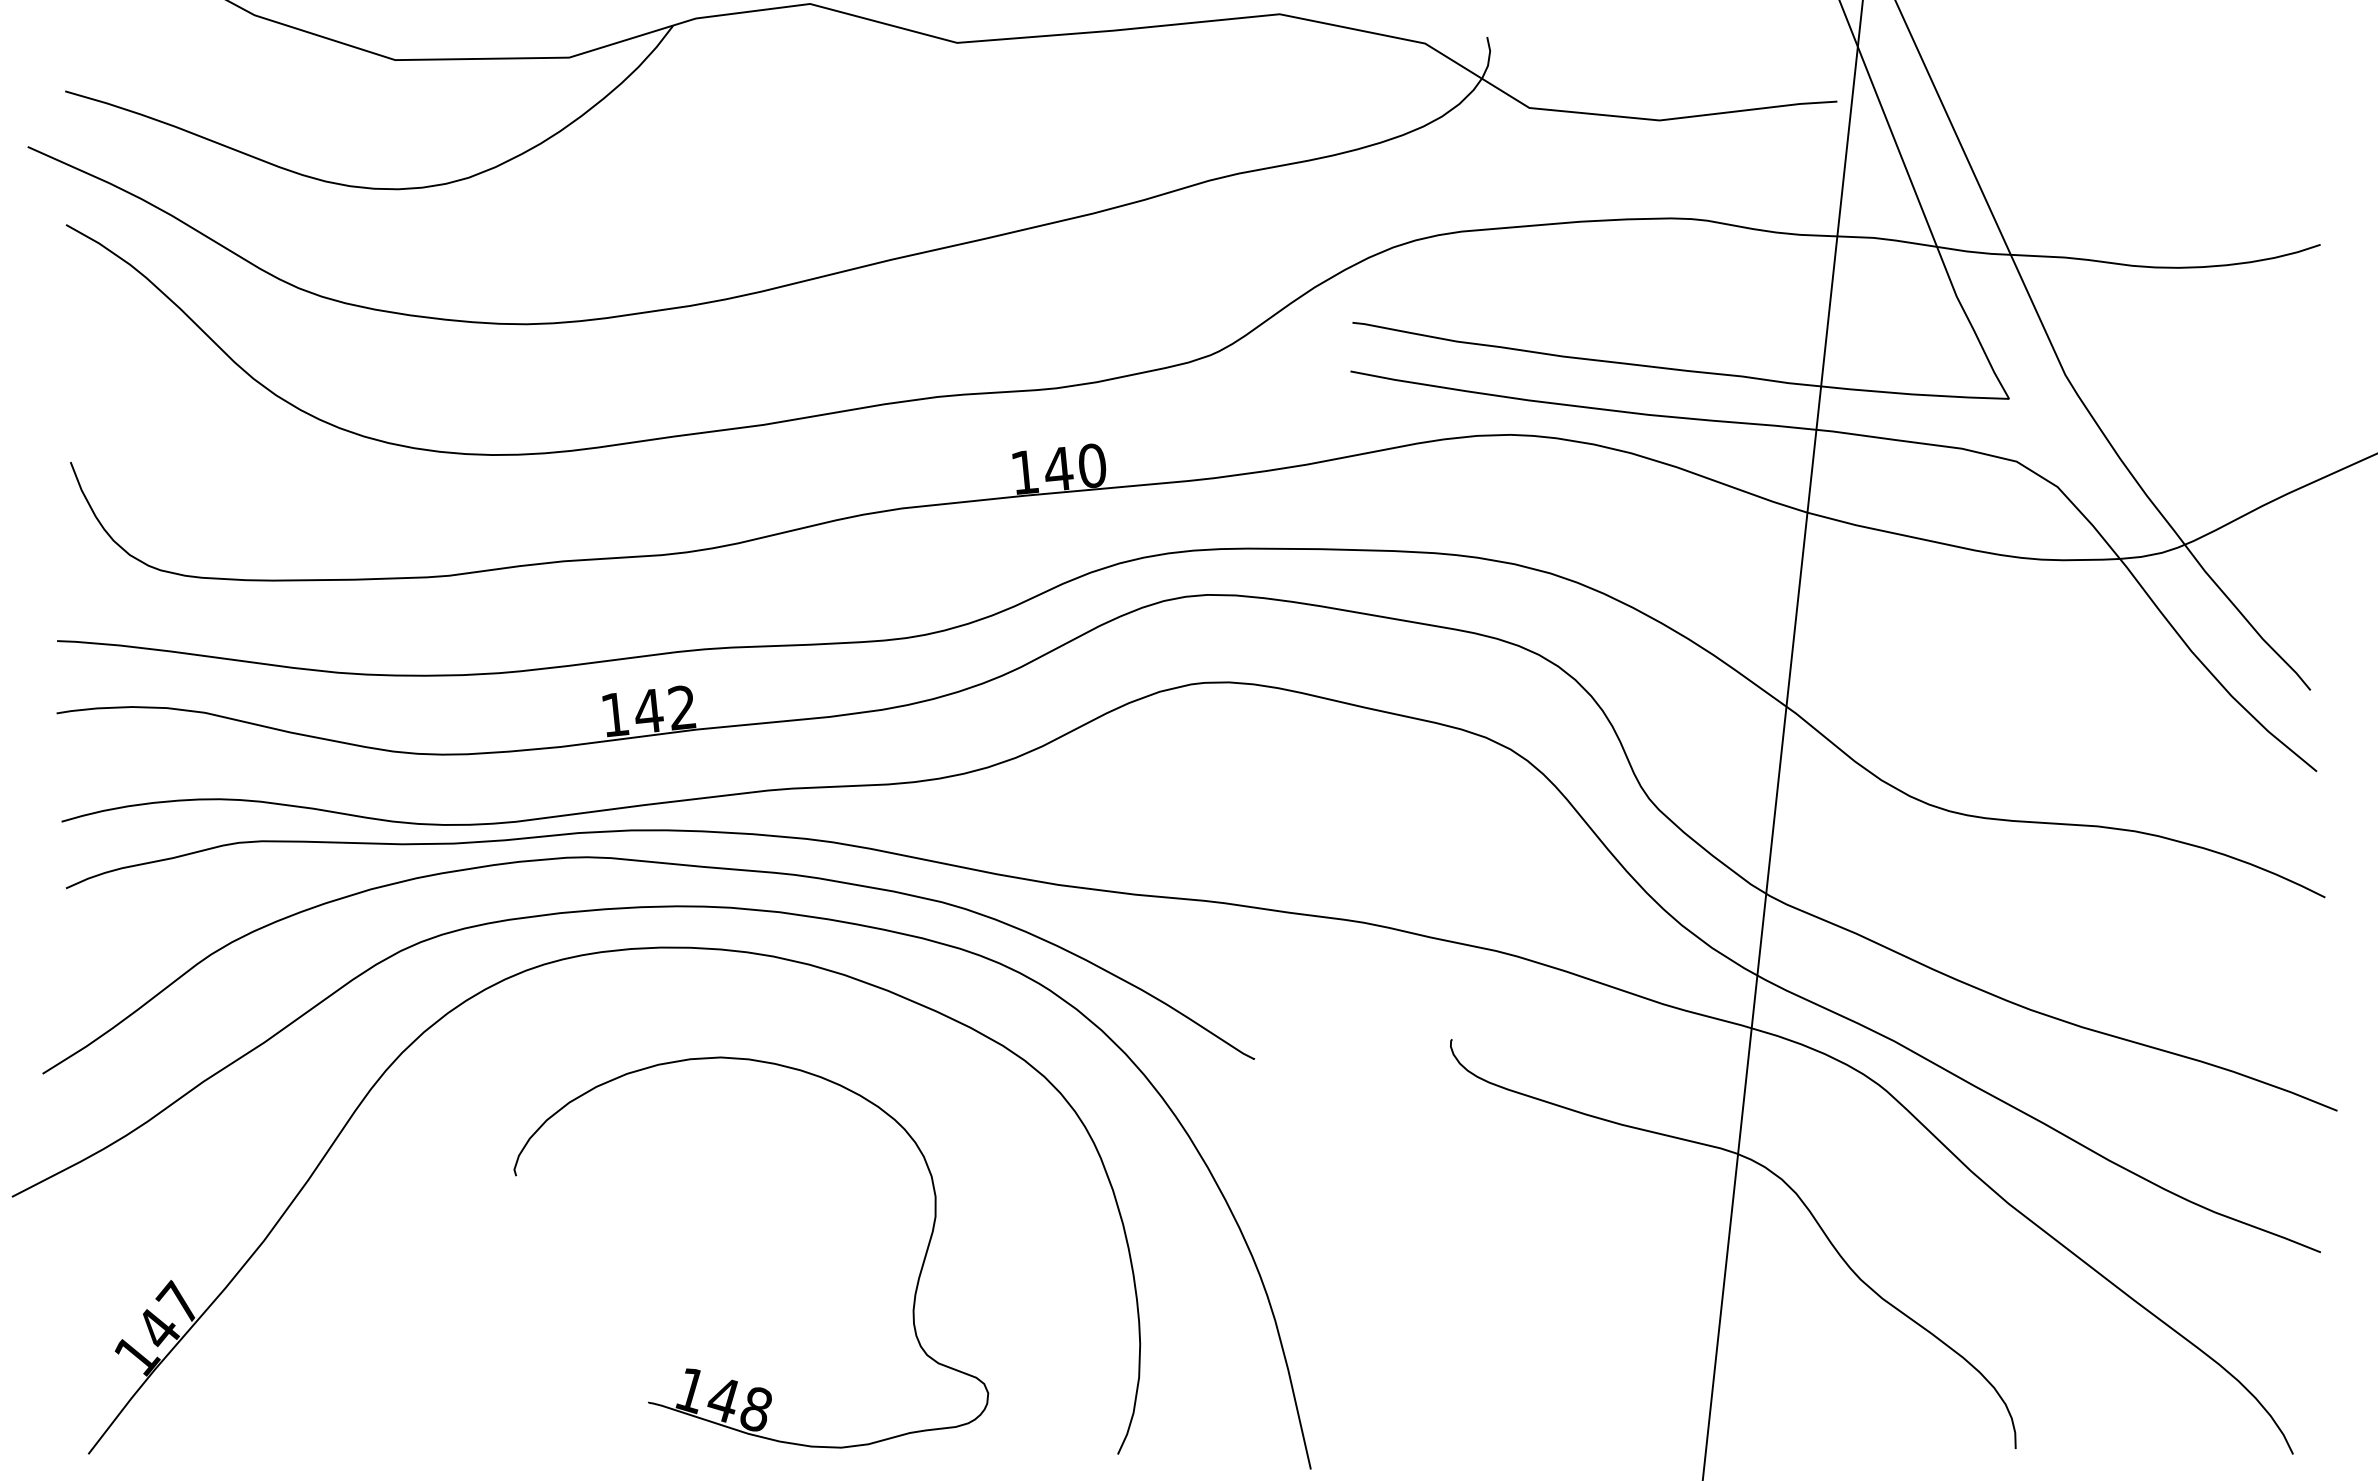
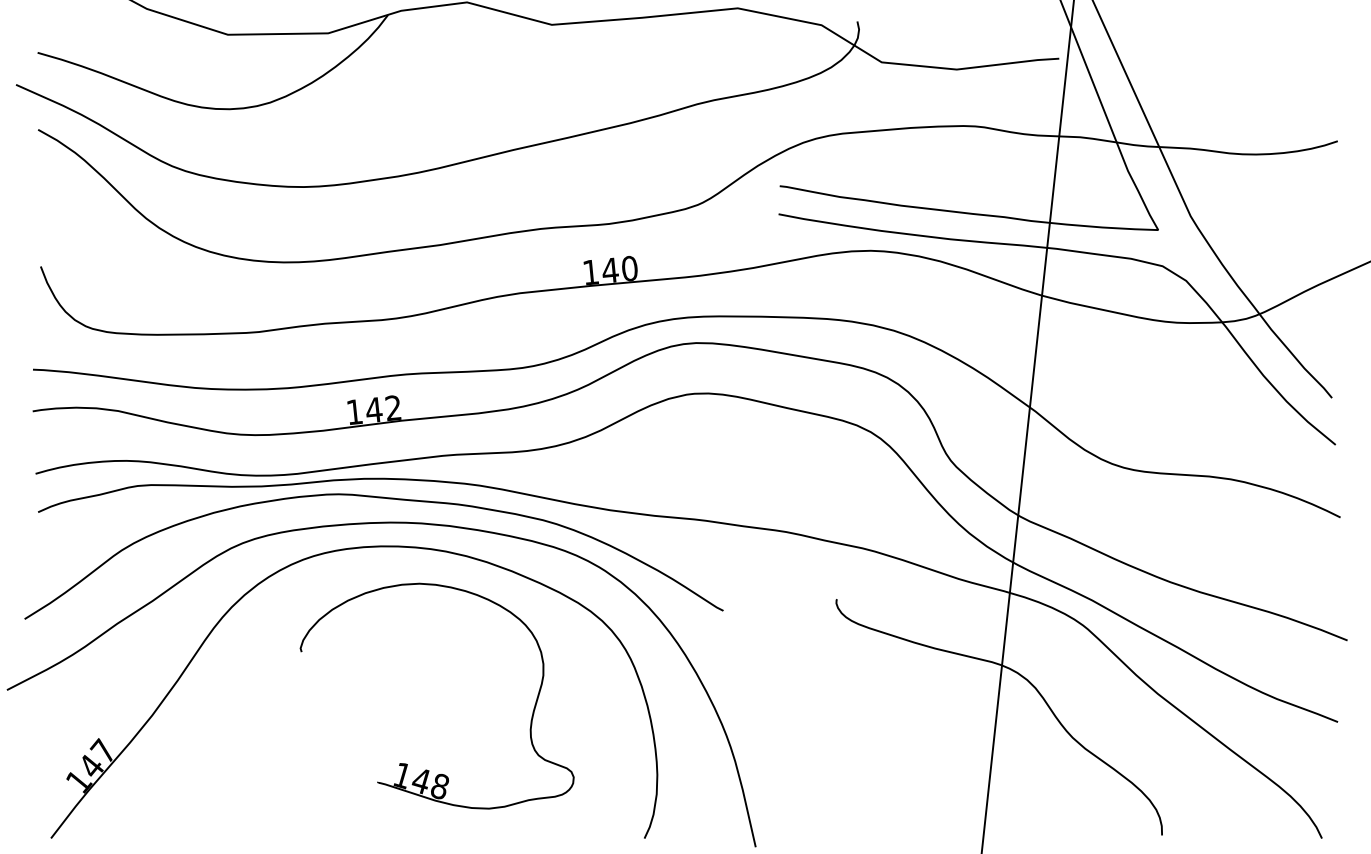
part: (698, 1369) -> (406, 763), moved

